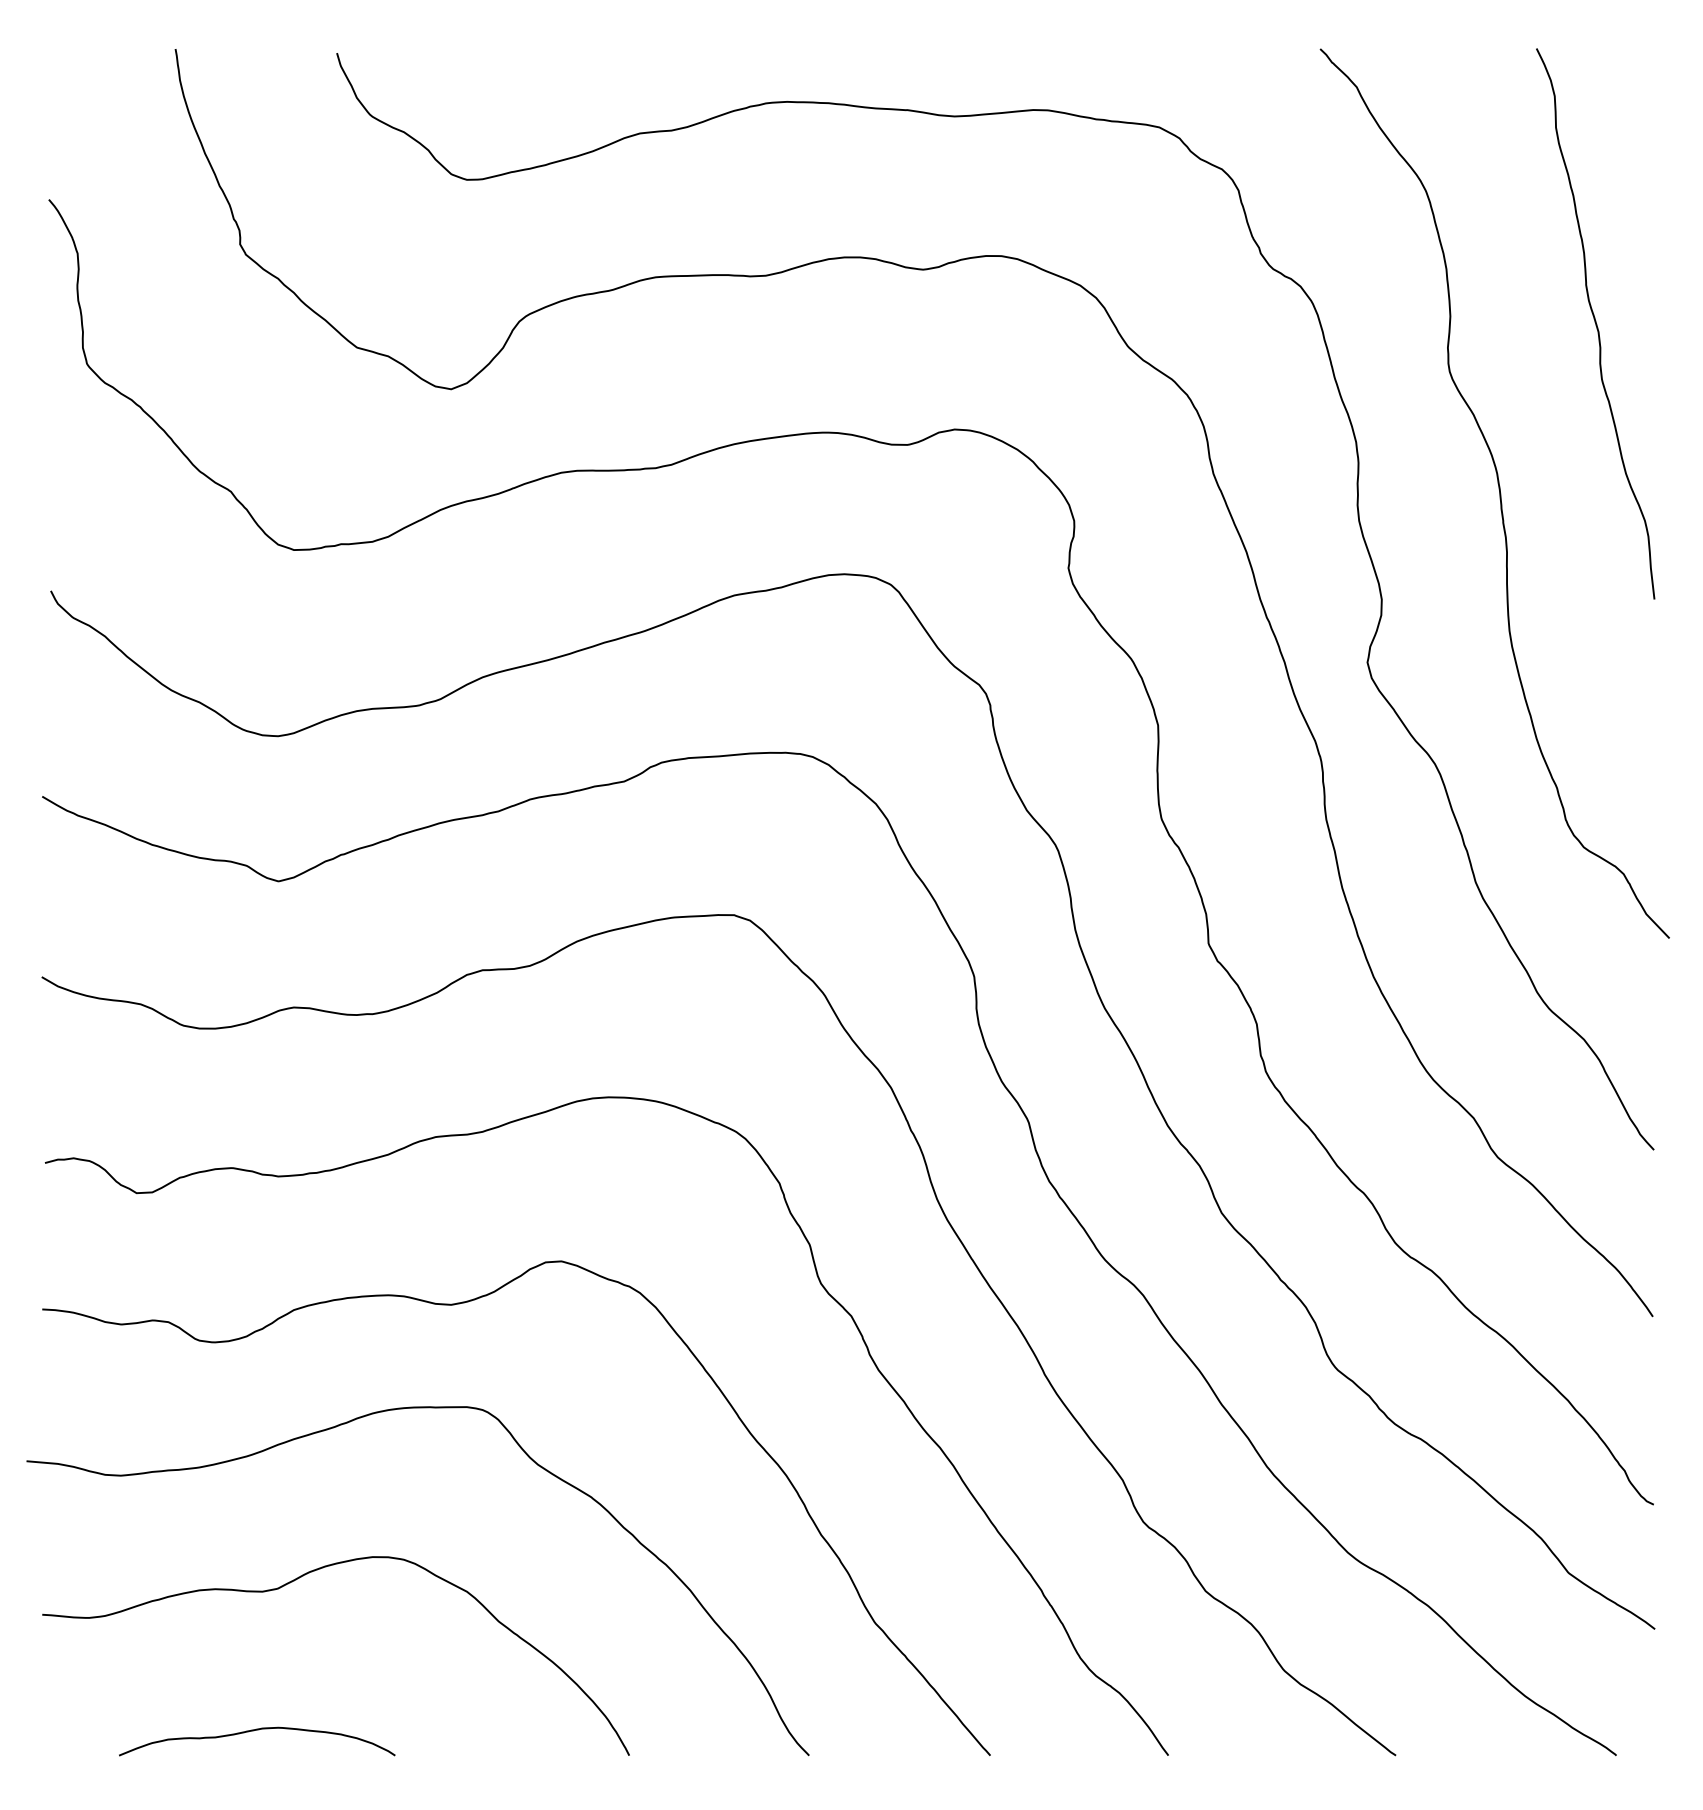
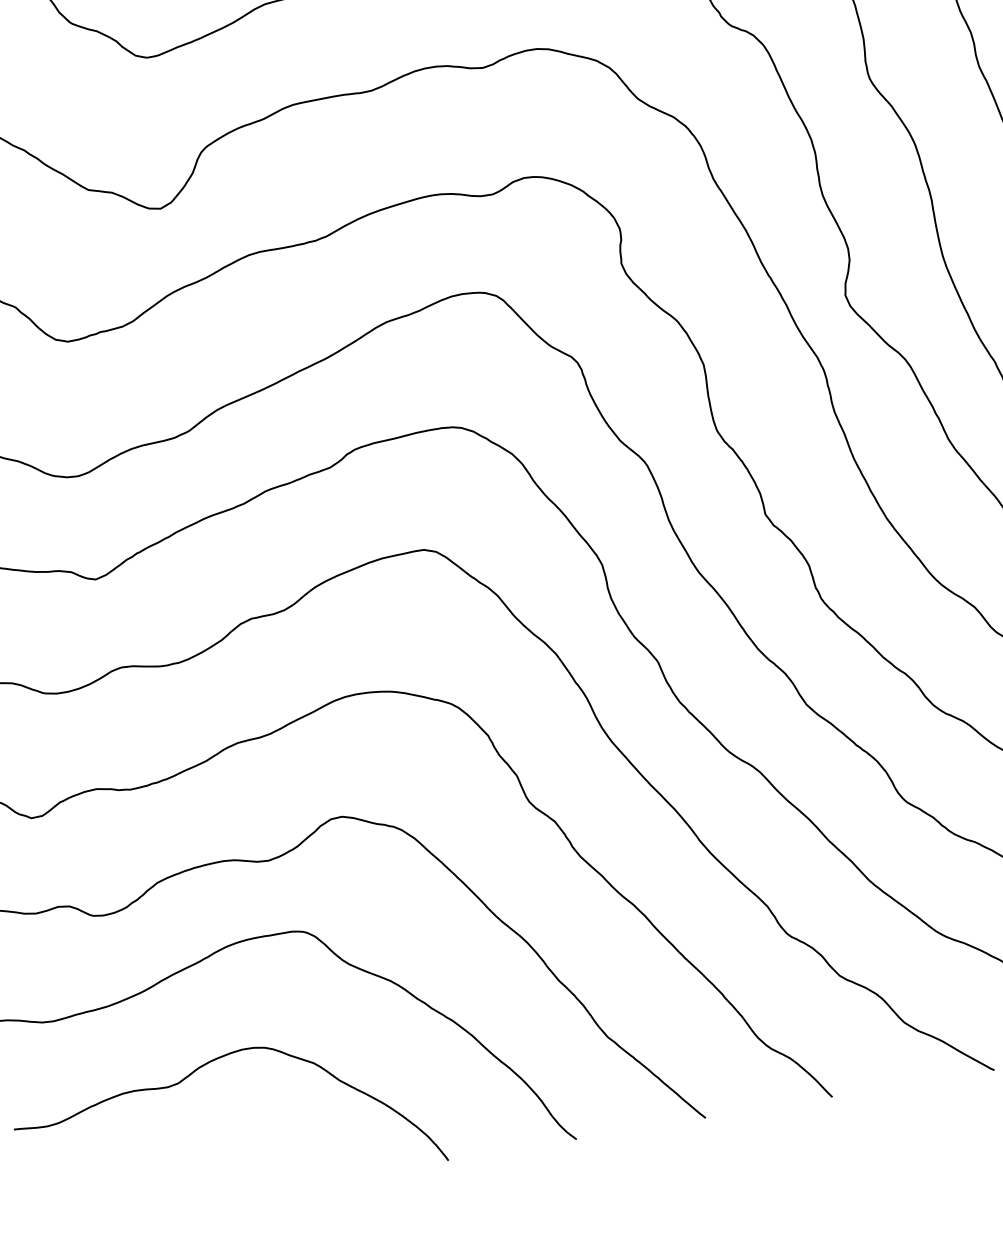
curve: (253, 1731) -> (178, 1187), removed

